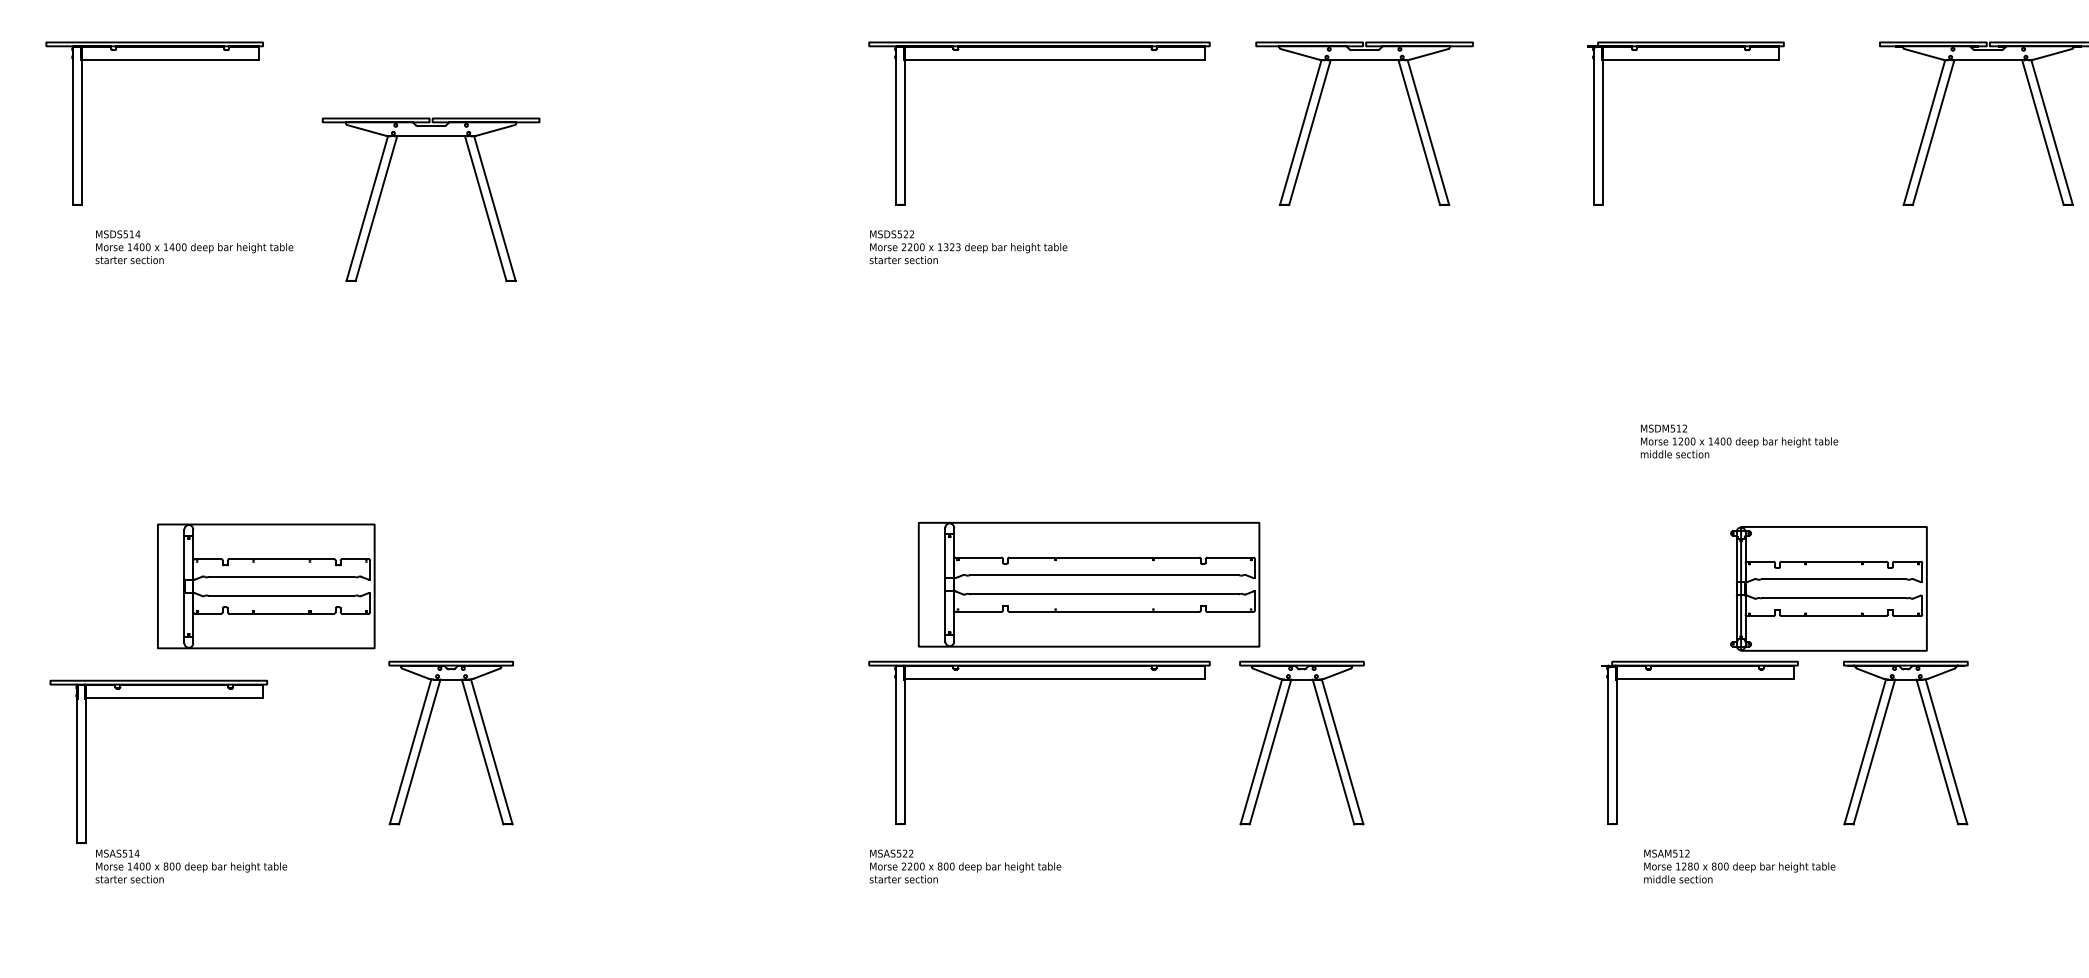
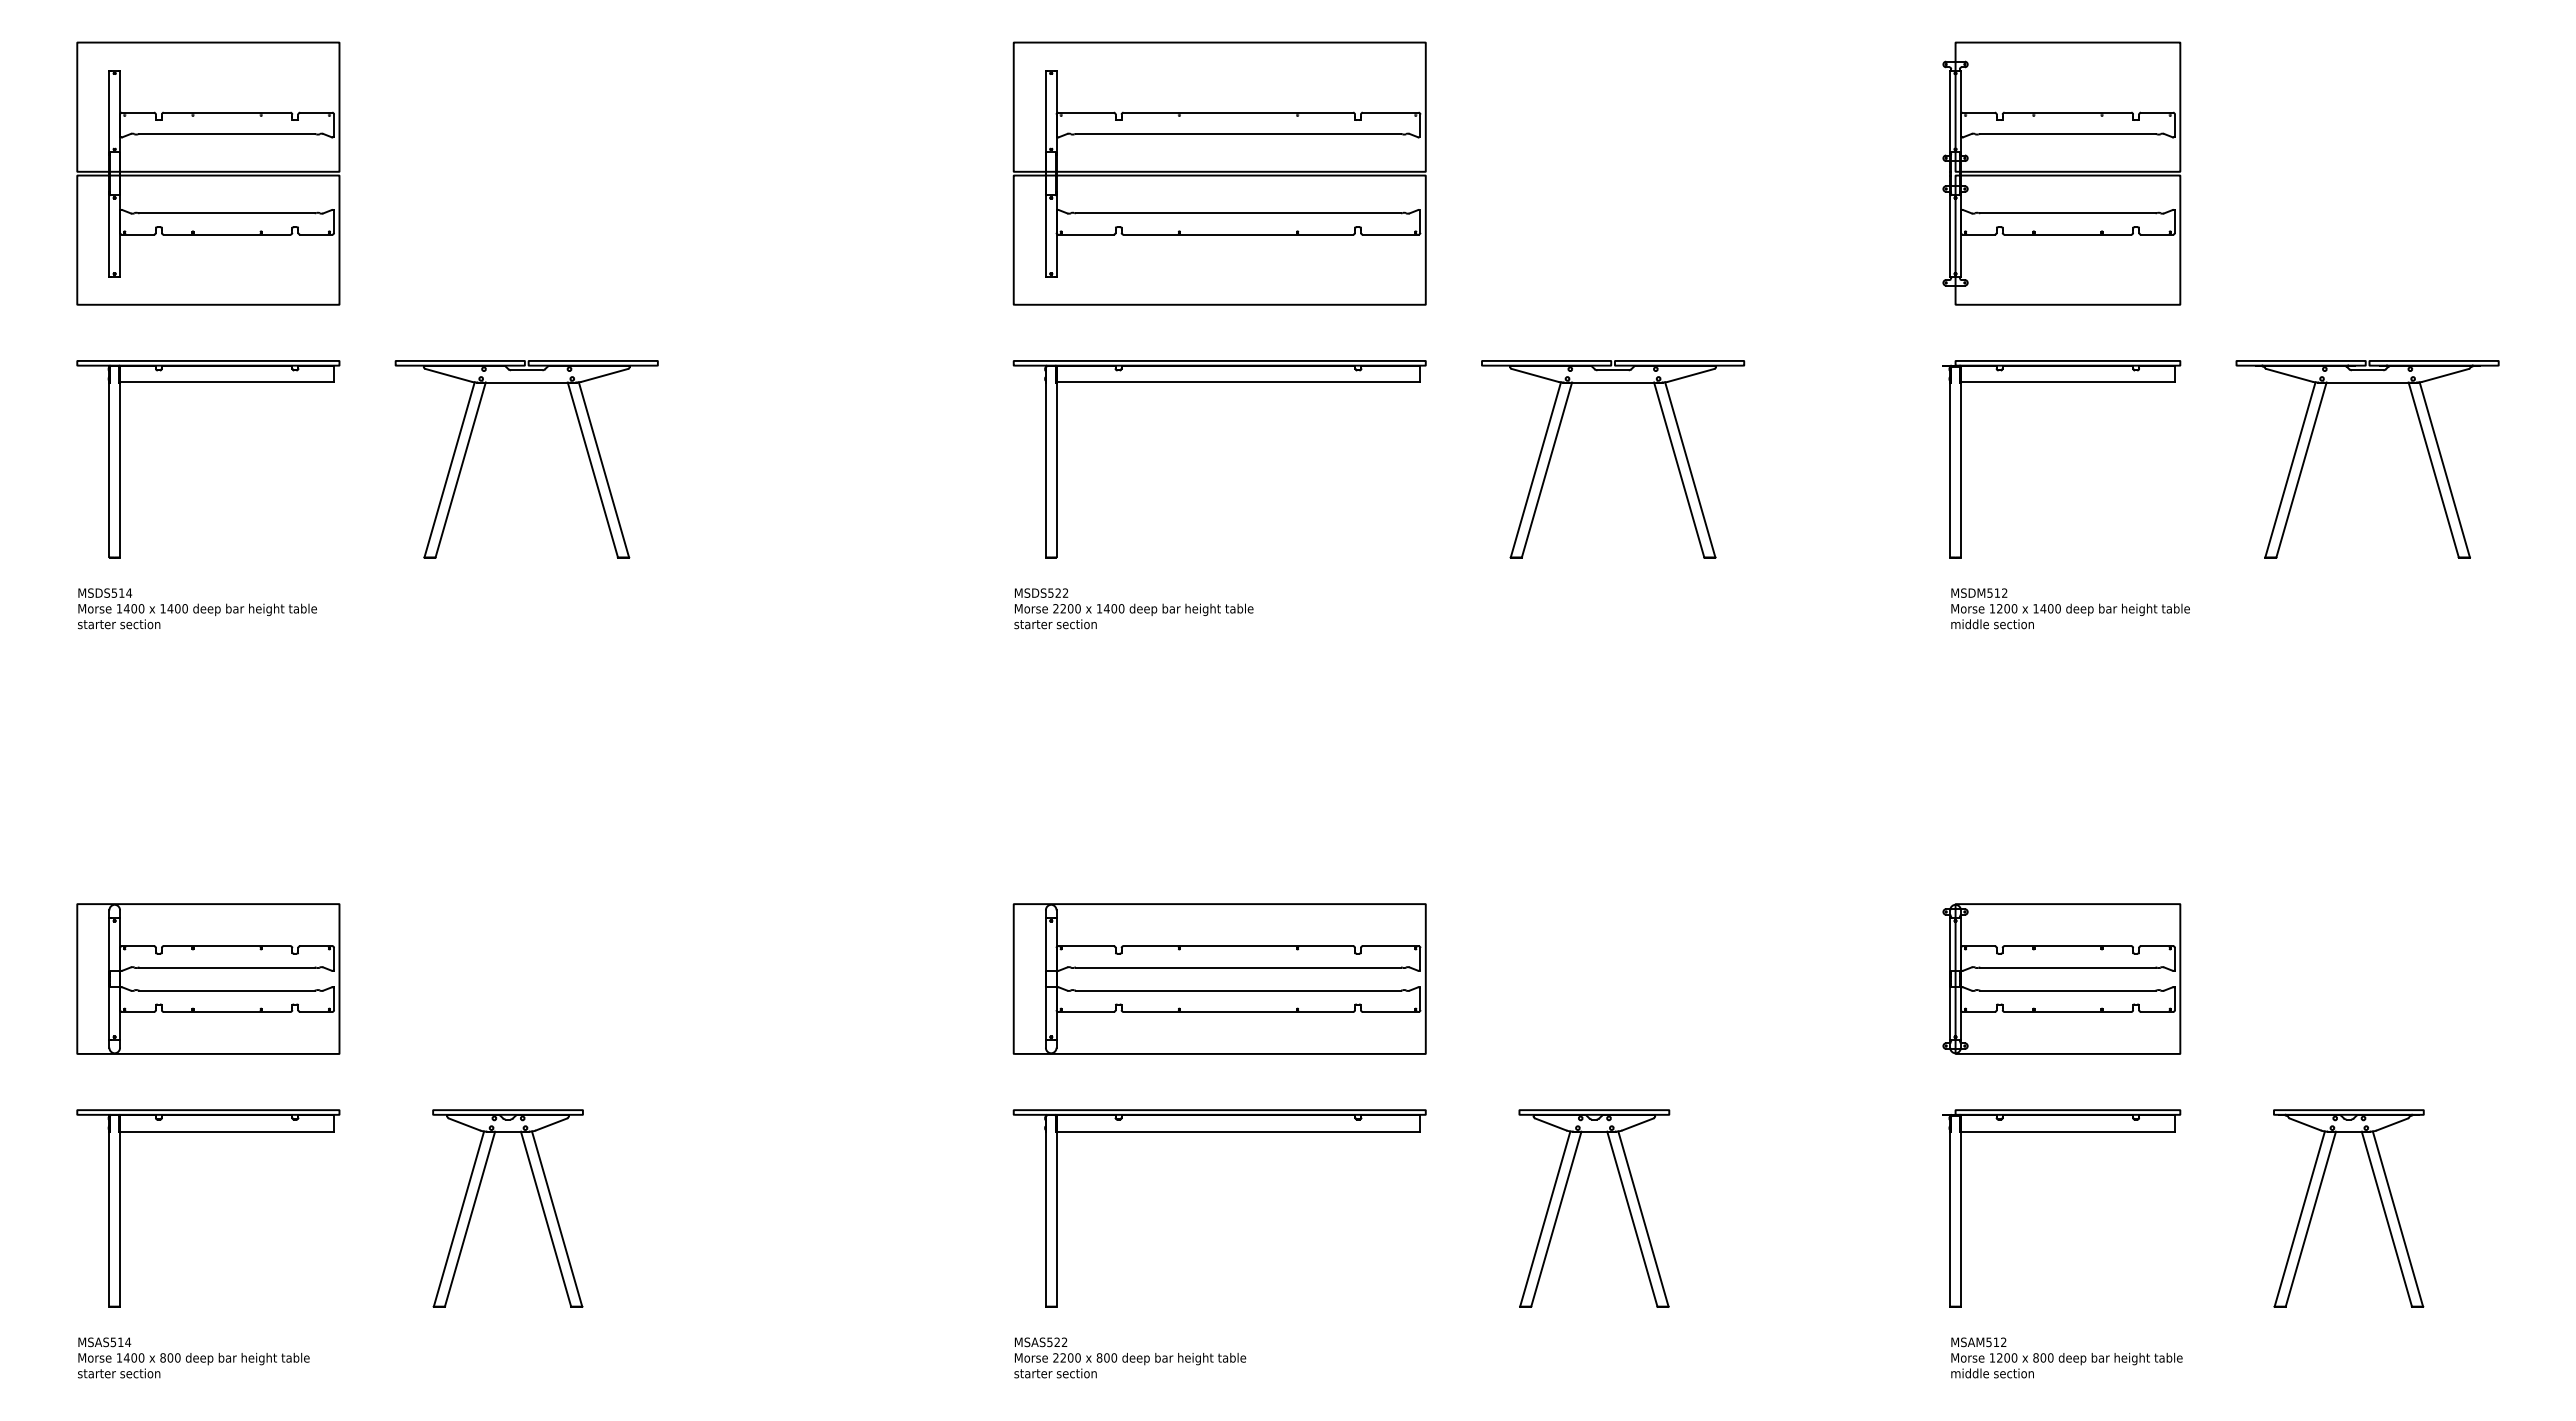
part: (154, 60) -> (208, 382), moved
part: (1685, 60) -> (2061, 382), moved
part: (384, 184) -> (470, 440), moved
text: (951, 247) -> (1113, 608), 1323 -> 1400
text: (1739, 441) -> (2070, 608), moved
part: (1088, 584) -> (1219, 978), moved
part: (266, 585) -> (208, 978), moved
part: (1828, 588) -> (2061, 978), moved
part: (1699, 680) -> (2061, 1132), moved
part: (158, 699) -> (208, 1132), moved
part: (1327, 735) -> (1625, 1199), moved
part: (1879, 736) -> (2317, 1200), moved
text: (1689, 866) -> (2006, 1357), 1280 -> 1200

